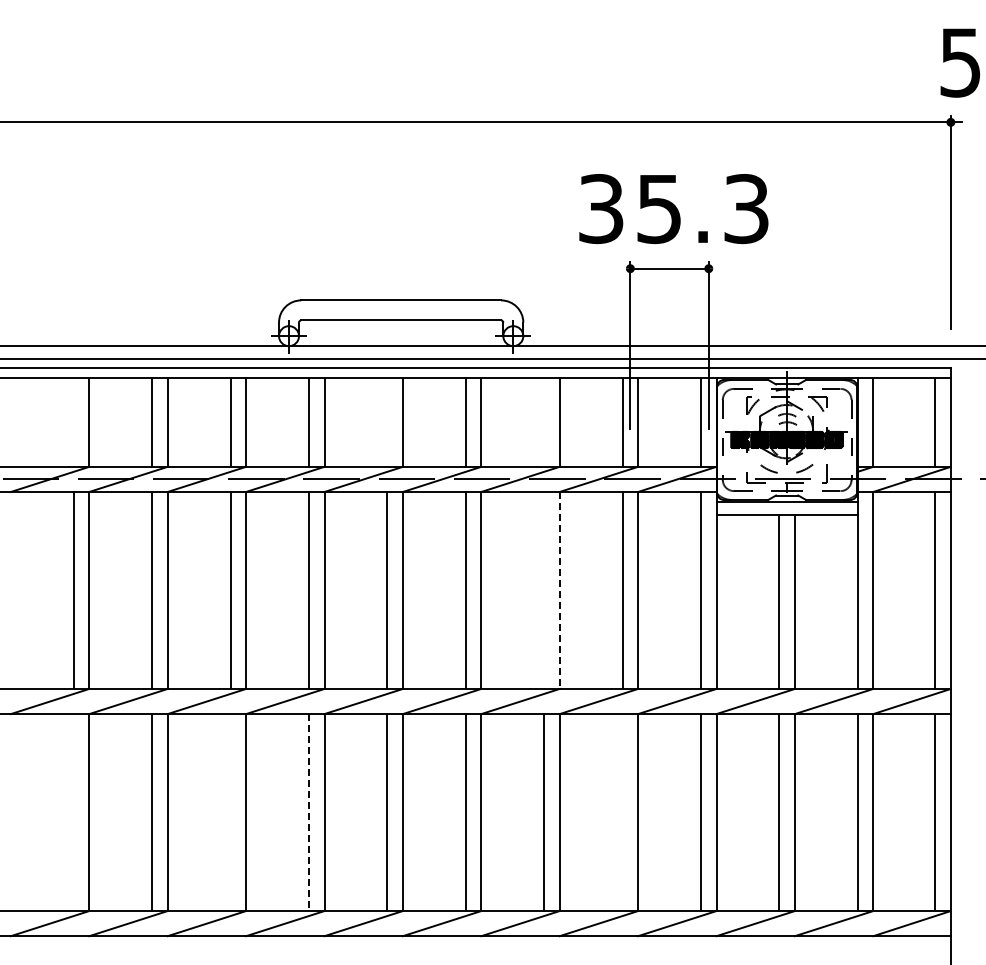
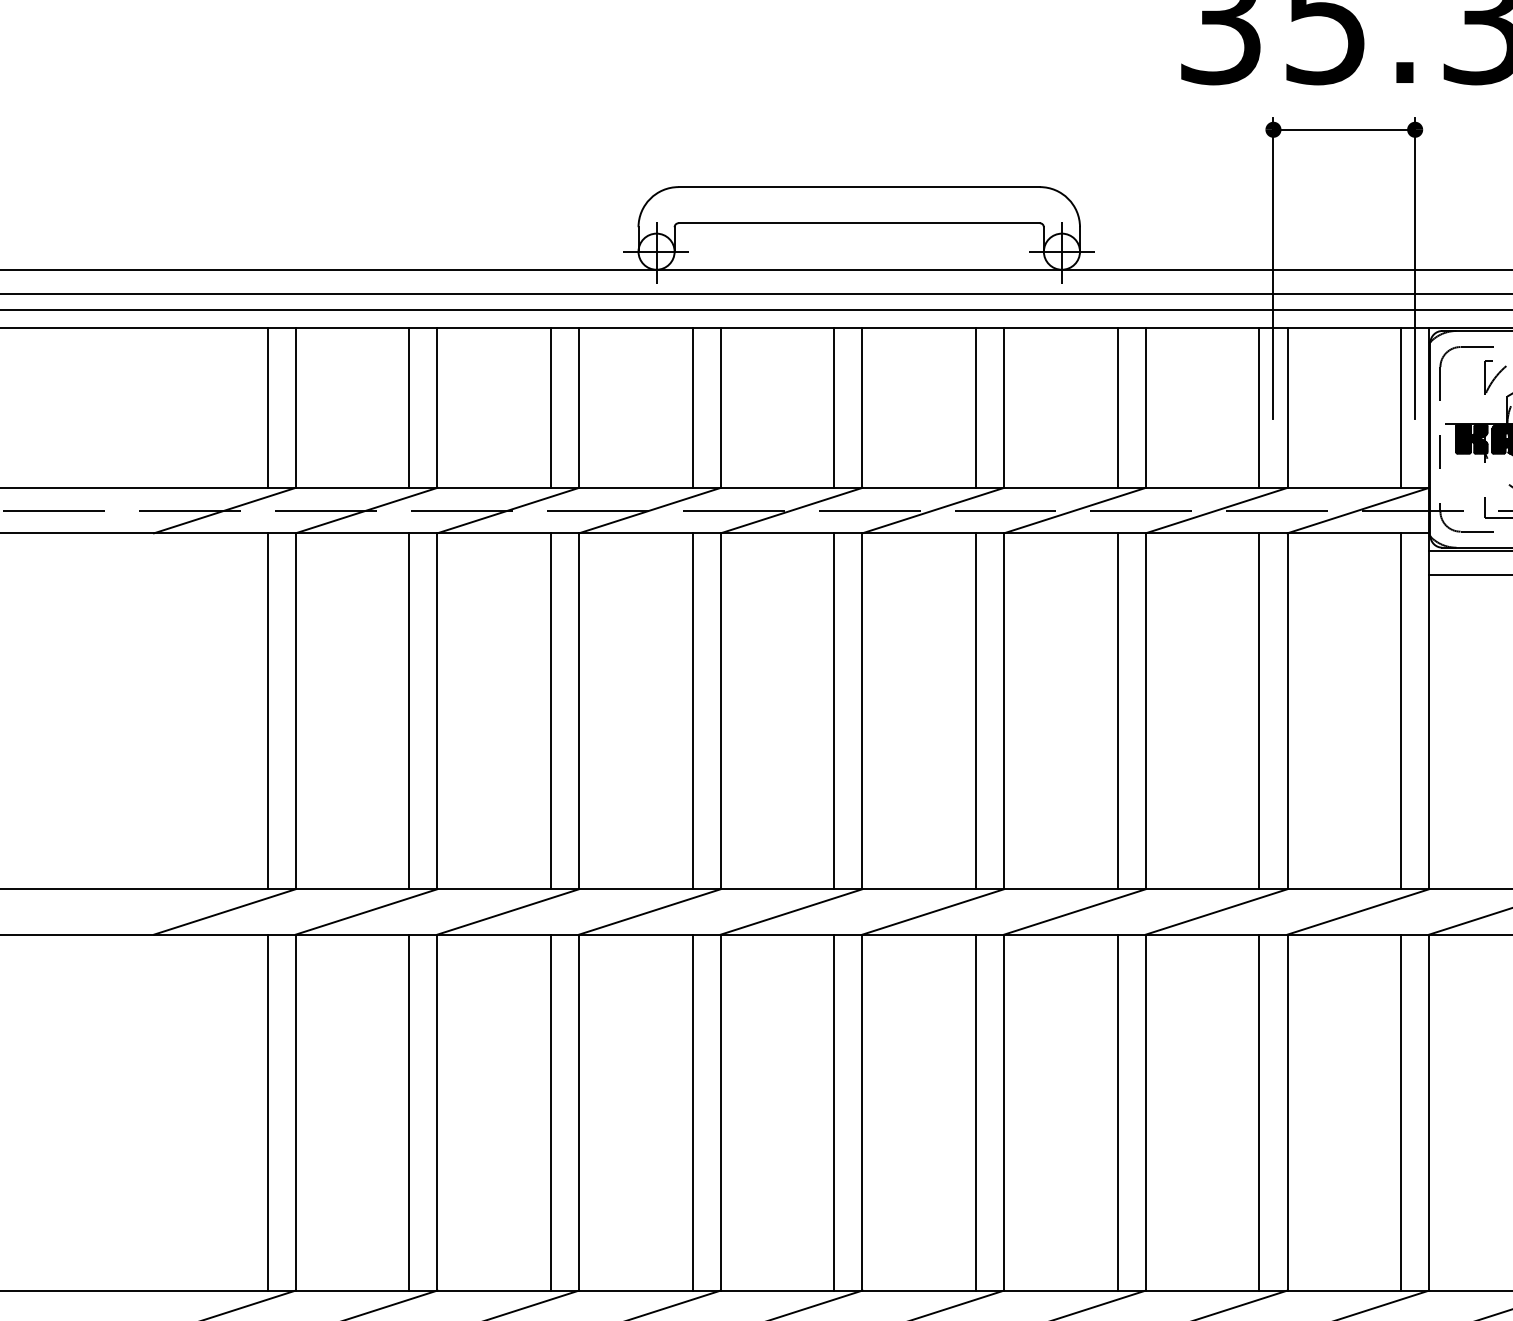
line: (73, 422) -> (267, 407), added
line: (387, 422) -> (834, 407), added
line: (544, 422) -> (1118, 407), added
line: (544, 589) -> (1118, 709), added
line: (559, 590) -> (1145, 711), dashed -> solid
line: (73, 812) -> (267, 1112), added
line: (230, 812) -> (550, 1112), added
line: (622, 812) -> (1259, 1112), added
line: (309, 813) -> (693, 1114), dashed -> solid

